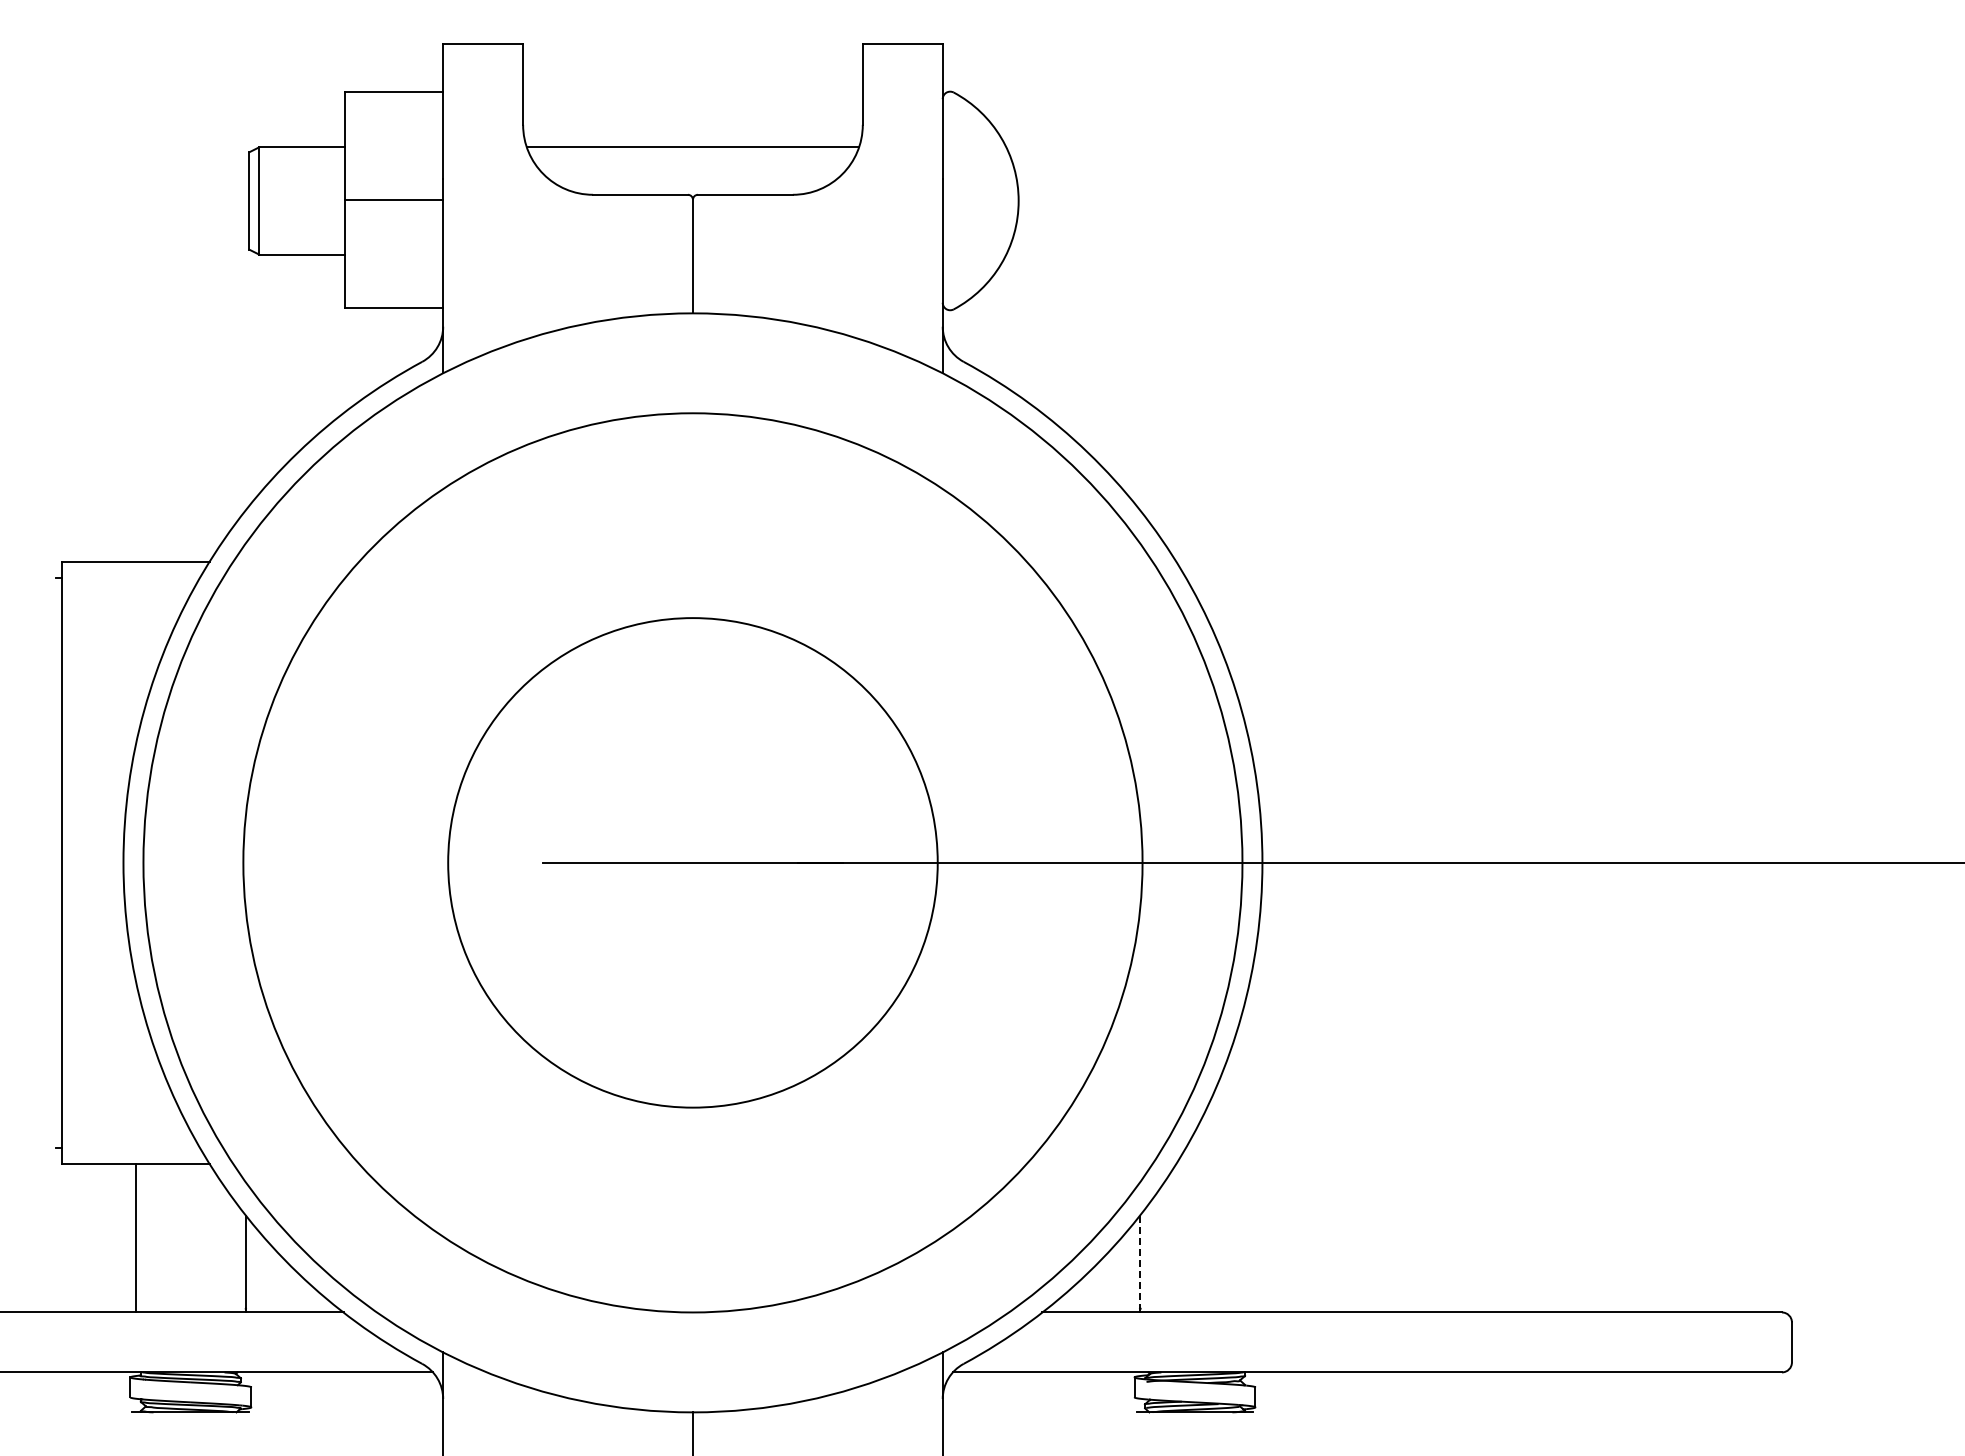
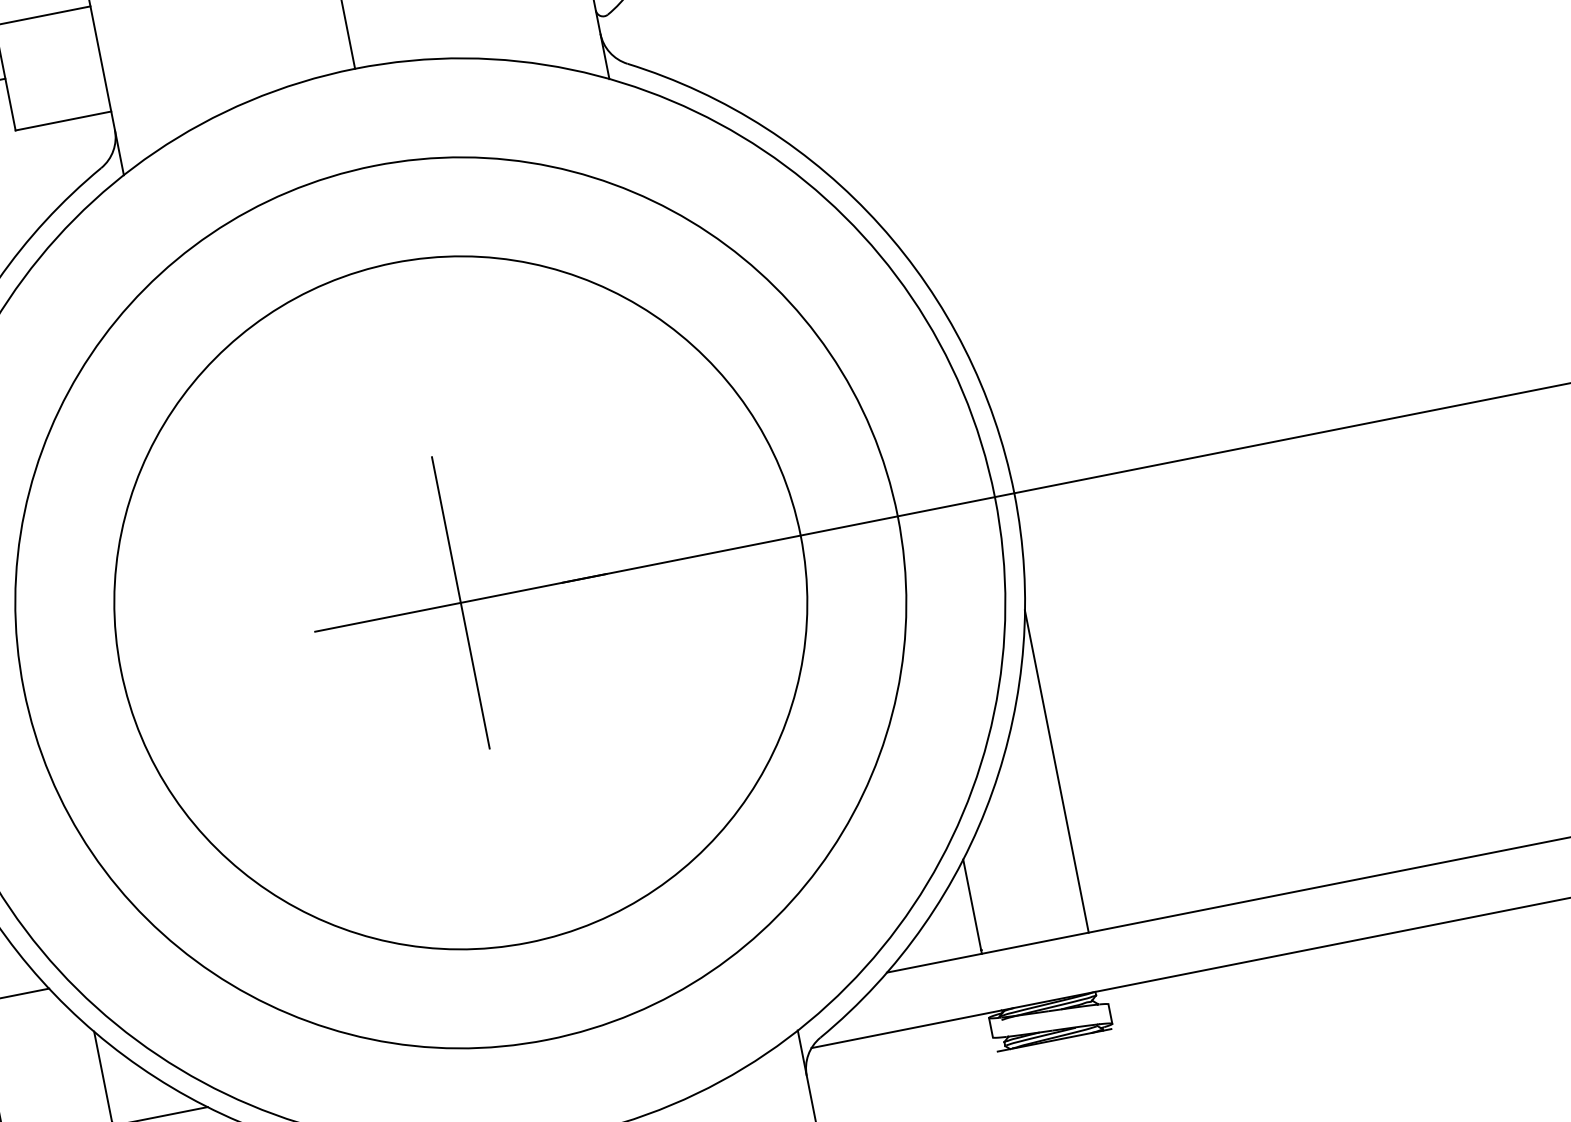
circle: (692, 862) -> (460, 602), size x1.43
line: (692, 862) -> (460, 602), added
line: (1249, 1146) -> (1056, 771), added
line: (1140, 1262) -> (972, 905), dashed -> solid

